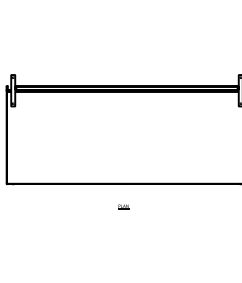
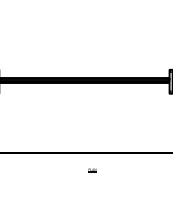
part: (123, 206) -> (92, 169), moved

